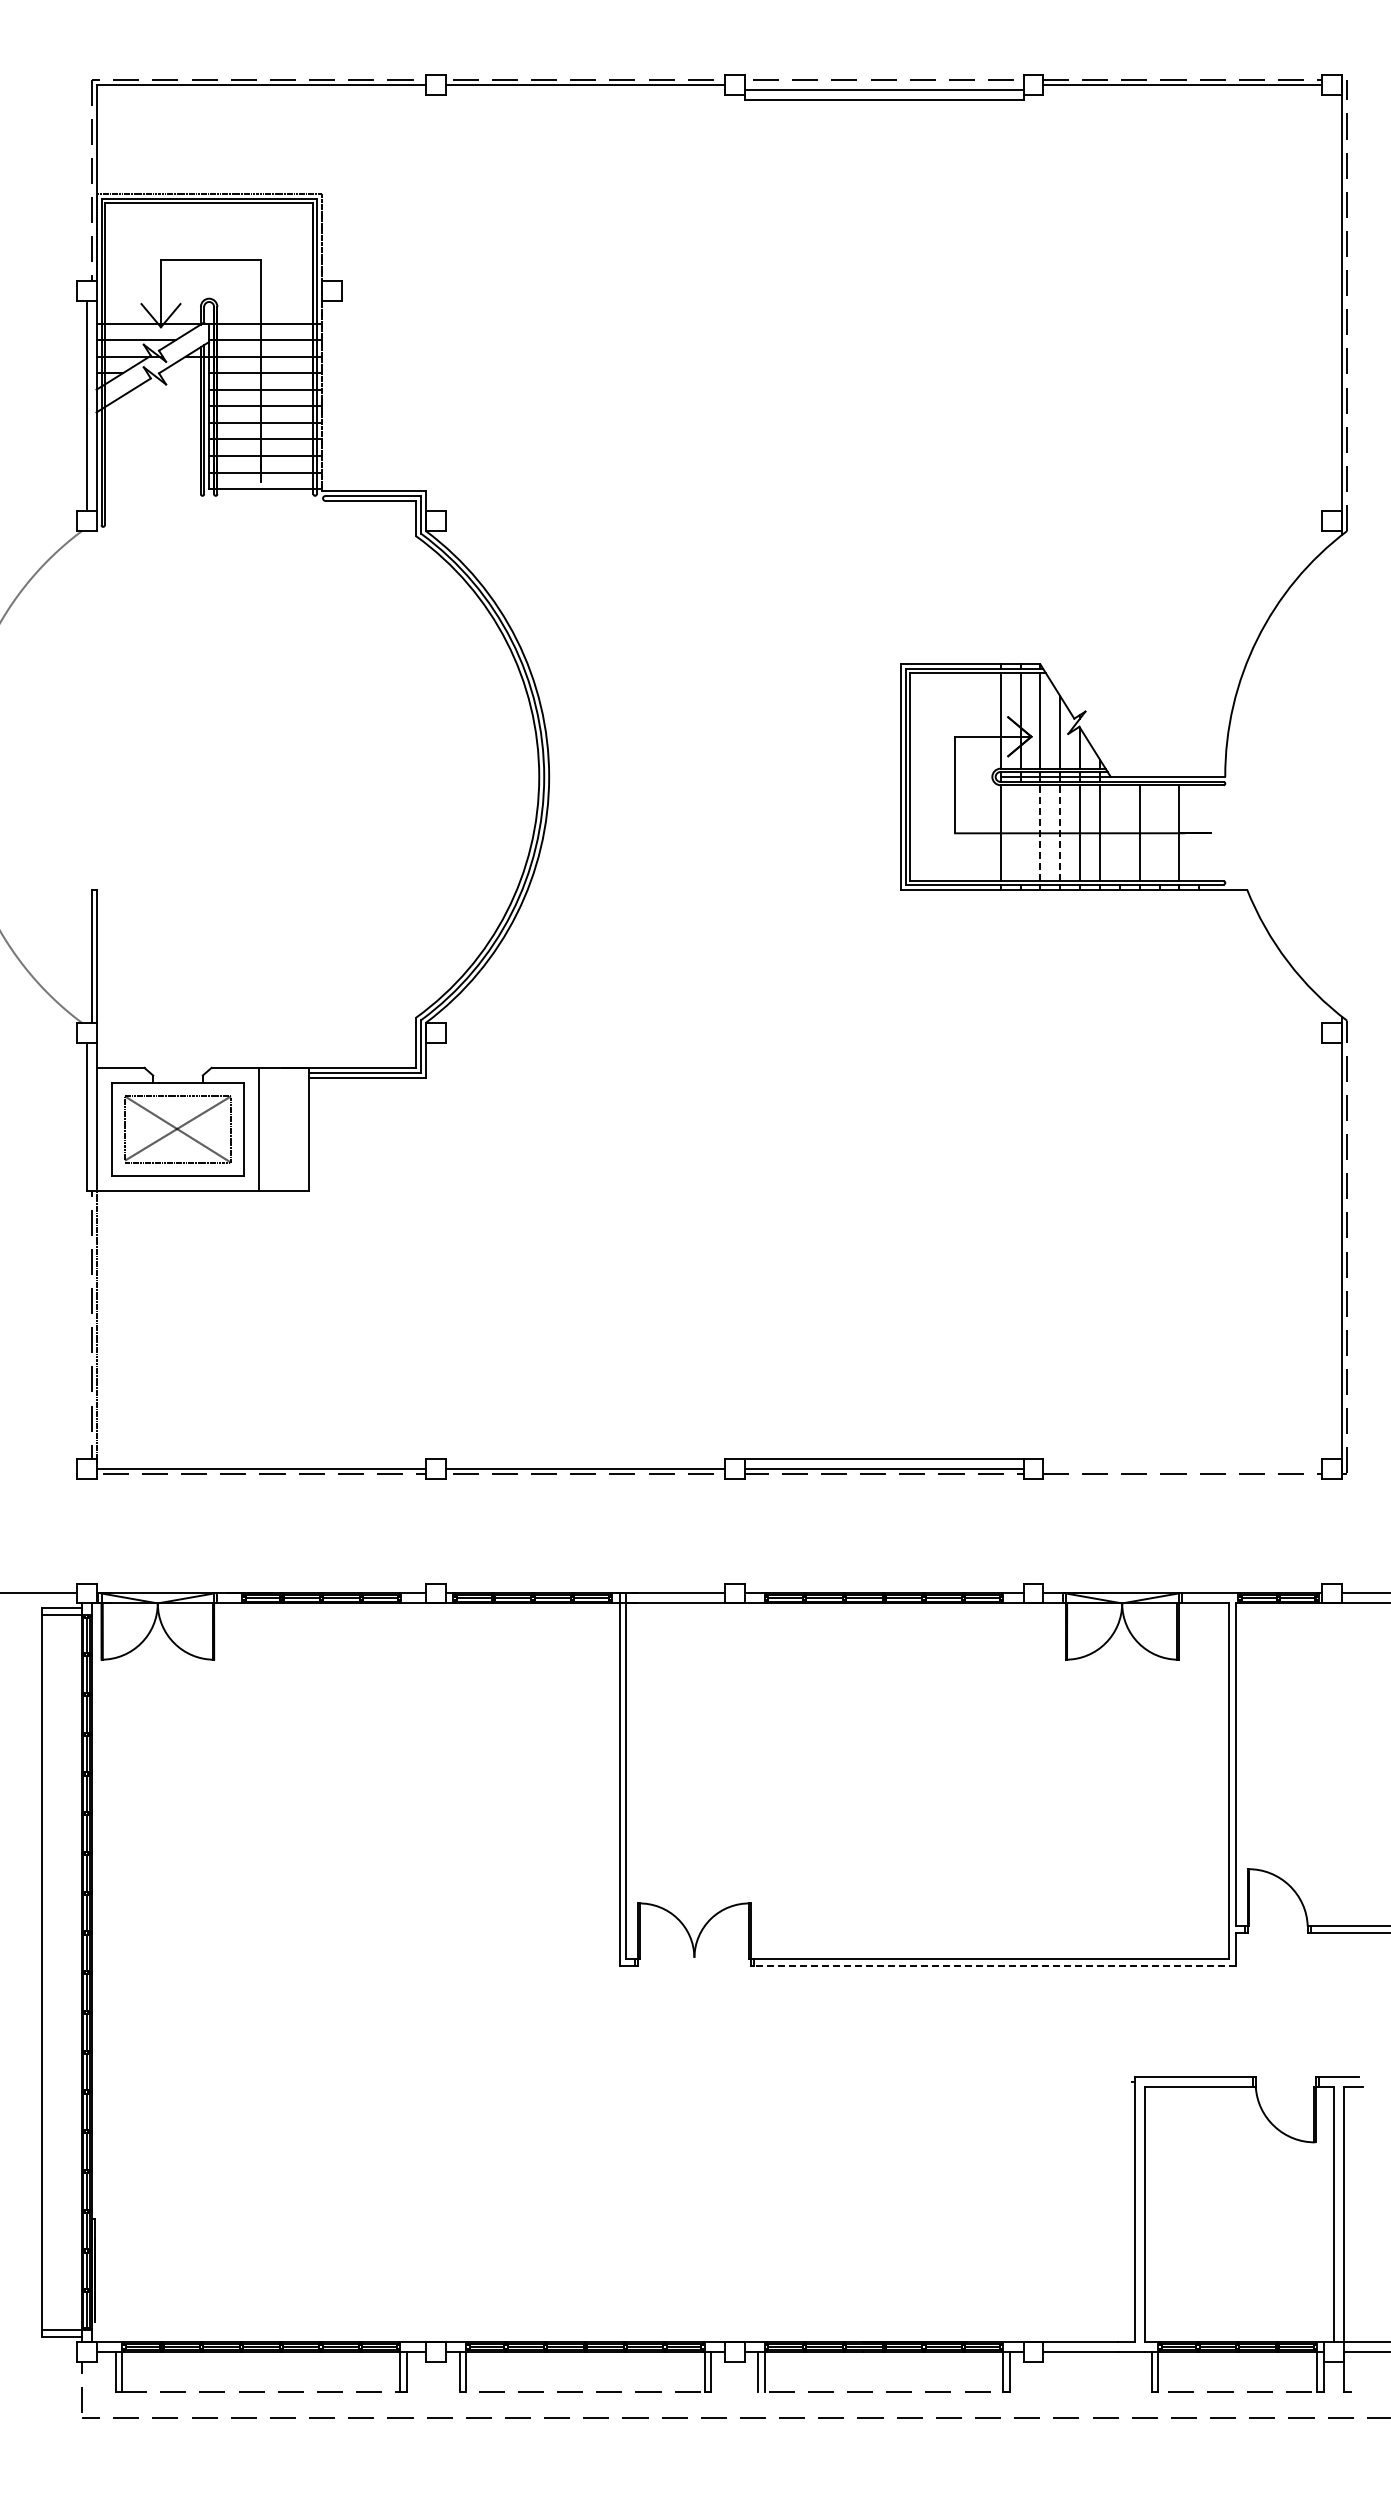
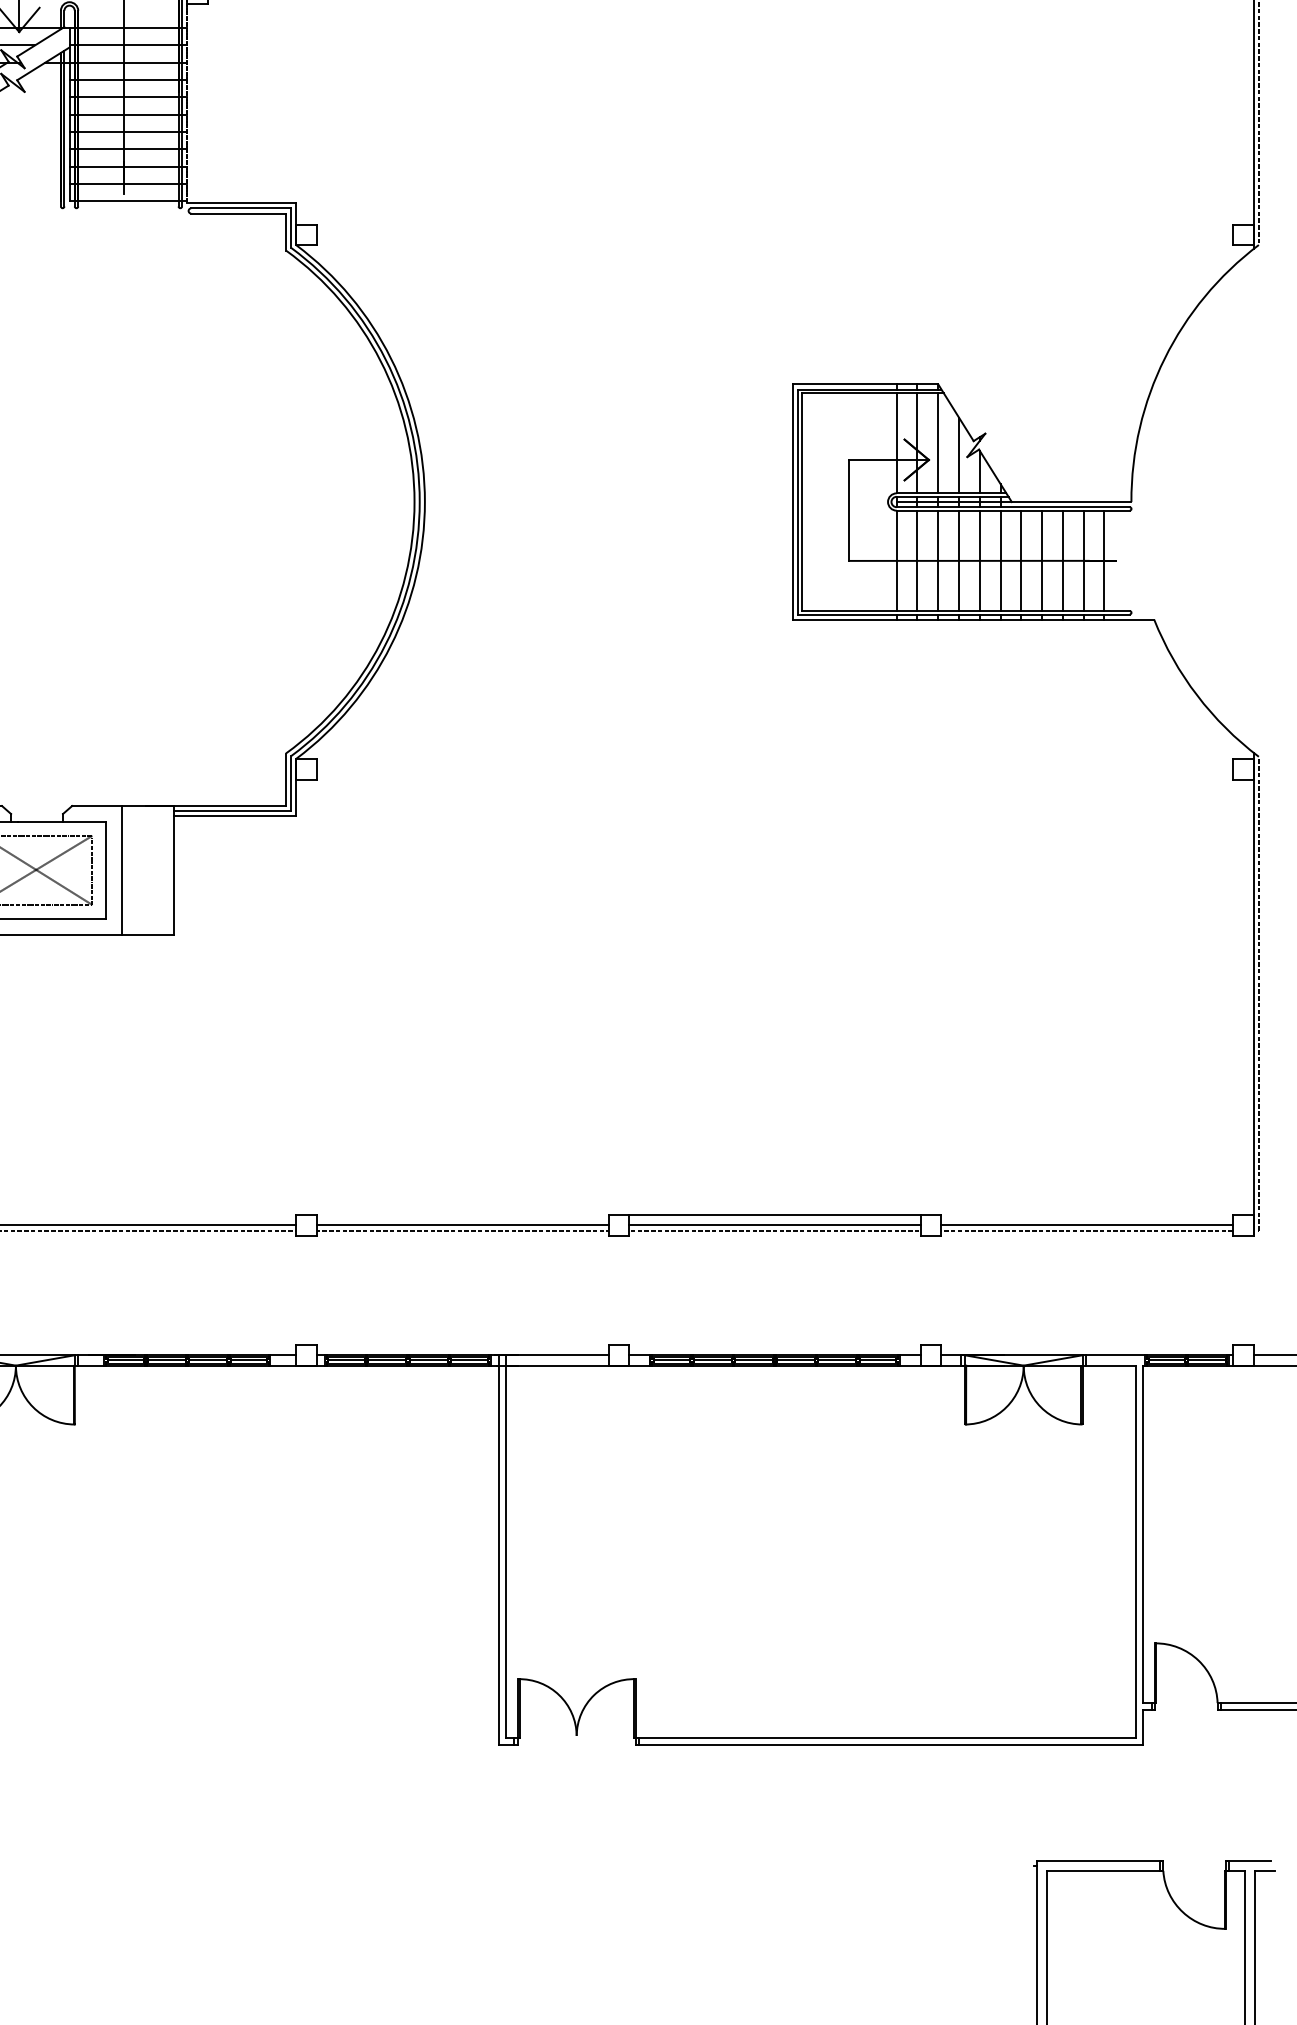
line: (1040, 832) -> (938, 560), dashed -> solid
line: (1060, 832) -> (959, 560), dashed -> solid
line: (1020, 833) -> (917, 561), added
line: (1119, 833) -> (1020, 561), added
line: (1159, 833) -> (1062, 561), added
line: (1199, 833) -> (1104, 561), added
line: (1182, 1469) -> (1086, 1225), added
line: (994, 1966) -> (890, 1745), dashed -> solid

